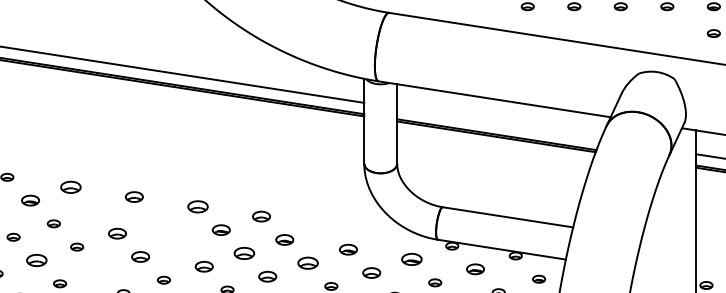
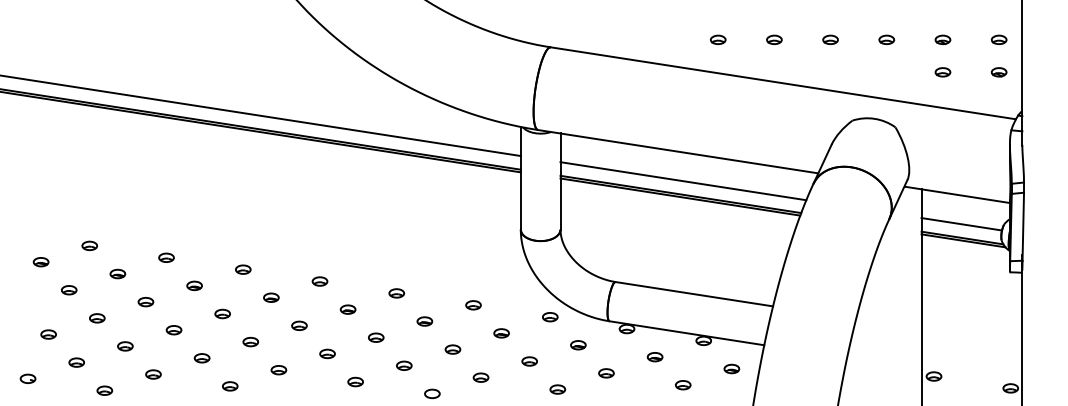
line: (499, 123) -> (683, 181), added
part: (70, 186) -> (166, 257), size x0.62
part: (134, 196) -> (243, 269), size x0.71
part: (30, 200) -> (117, 273), size x0.71
part: (197, 206) -> (319, 281), size x0.62
part: (94, 210) -> (194, 285), added
part: (261, 216) -> (396, 293), size x0.71
part: (157, 220) -> (271, 297), added
part: (325, 226) -> (473, 305), added
part: (220, 229) -> (347, 309), size x0.71
part: (117, 233) -> (222, 313), size x0.71
part: (388, 236) -> (550, 317), added
part: (284, 239) -> (424, 321), size x0.71
part: (181, 243) -> (299, 325), added
part: (348, 249) -> (501, 333), size x0.71
part: (244, 253) -> (376, 337), size x0.62
part: (140, 256) -> (250, 341), size x0.71
part: (412, 259) -> (578, 345), size x0.62
part: (36, 260) -> (125, 346), size x0.62
part: (307, 263) -> (452, 349), size x0.62
part: (204, 266) -> (327, 353), size x0.71
part: (475, 269) -> (654, 357), size x0.71
part: (99, 270) -> (201, 358), added
part: (371, 273) -> (529, 361), size x0.71
part: (267, 276) -> (404, 365), size x0.71

